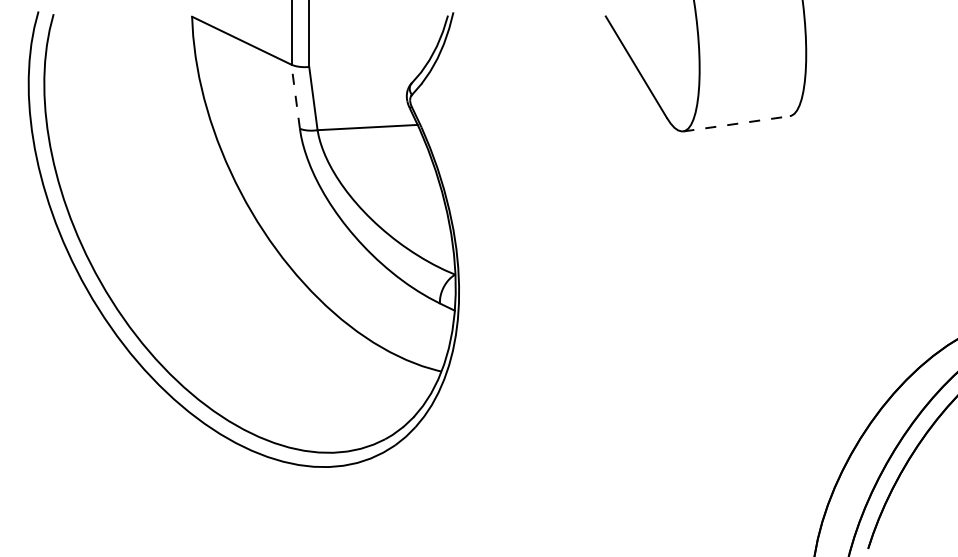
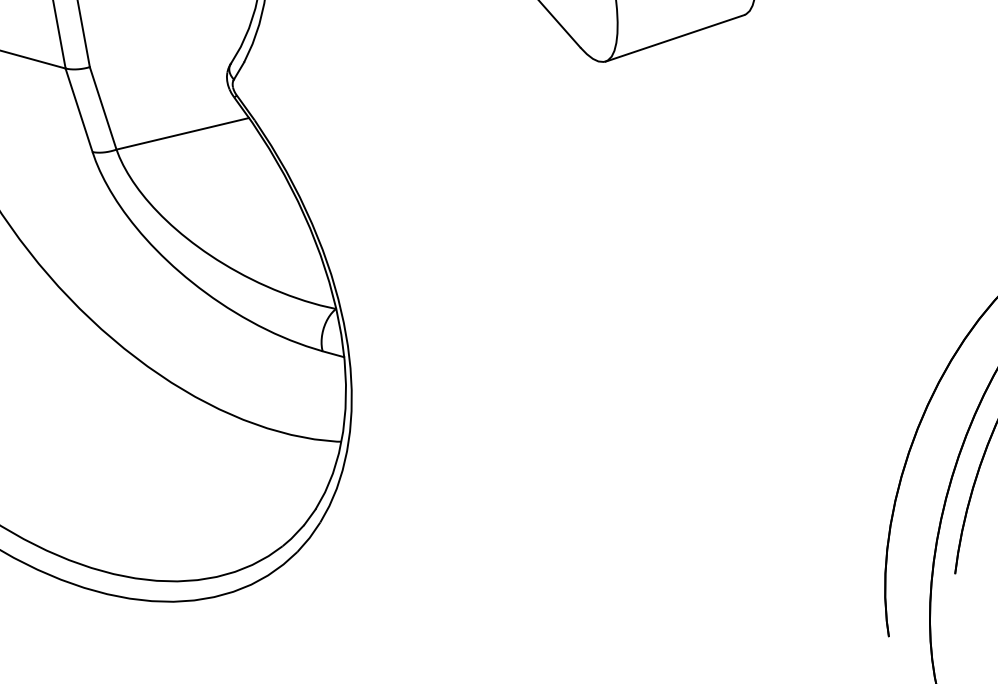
line: (295, 96) -> (78, 110), dashed -> solid
line: (736, 123) -> (674, 37), dashed -> solid

